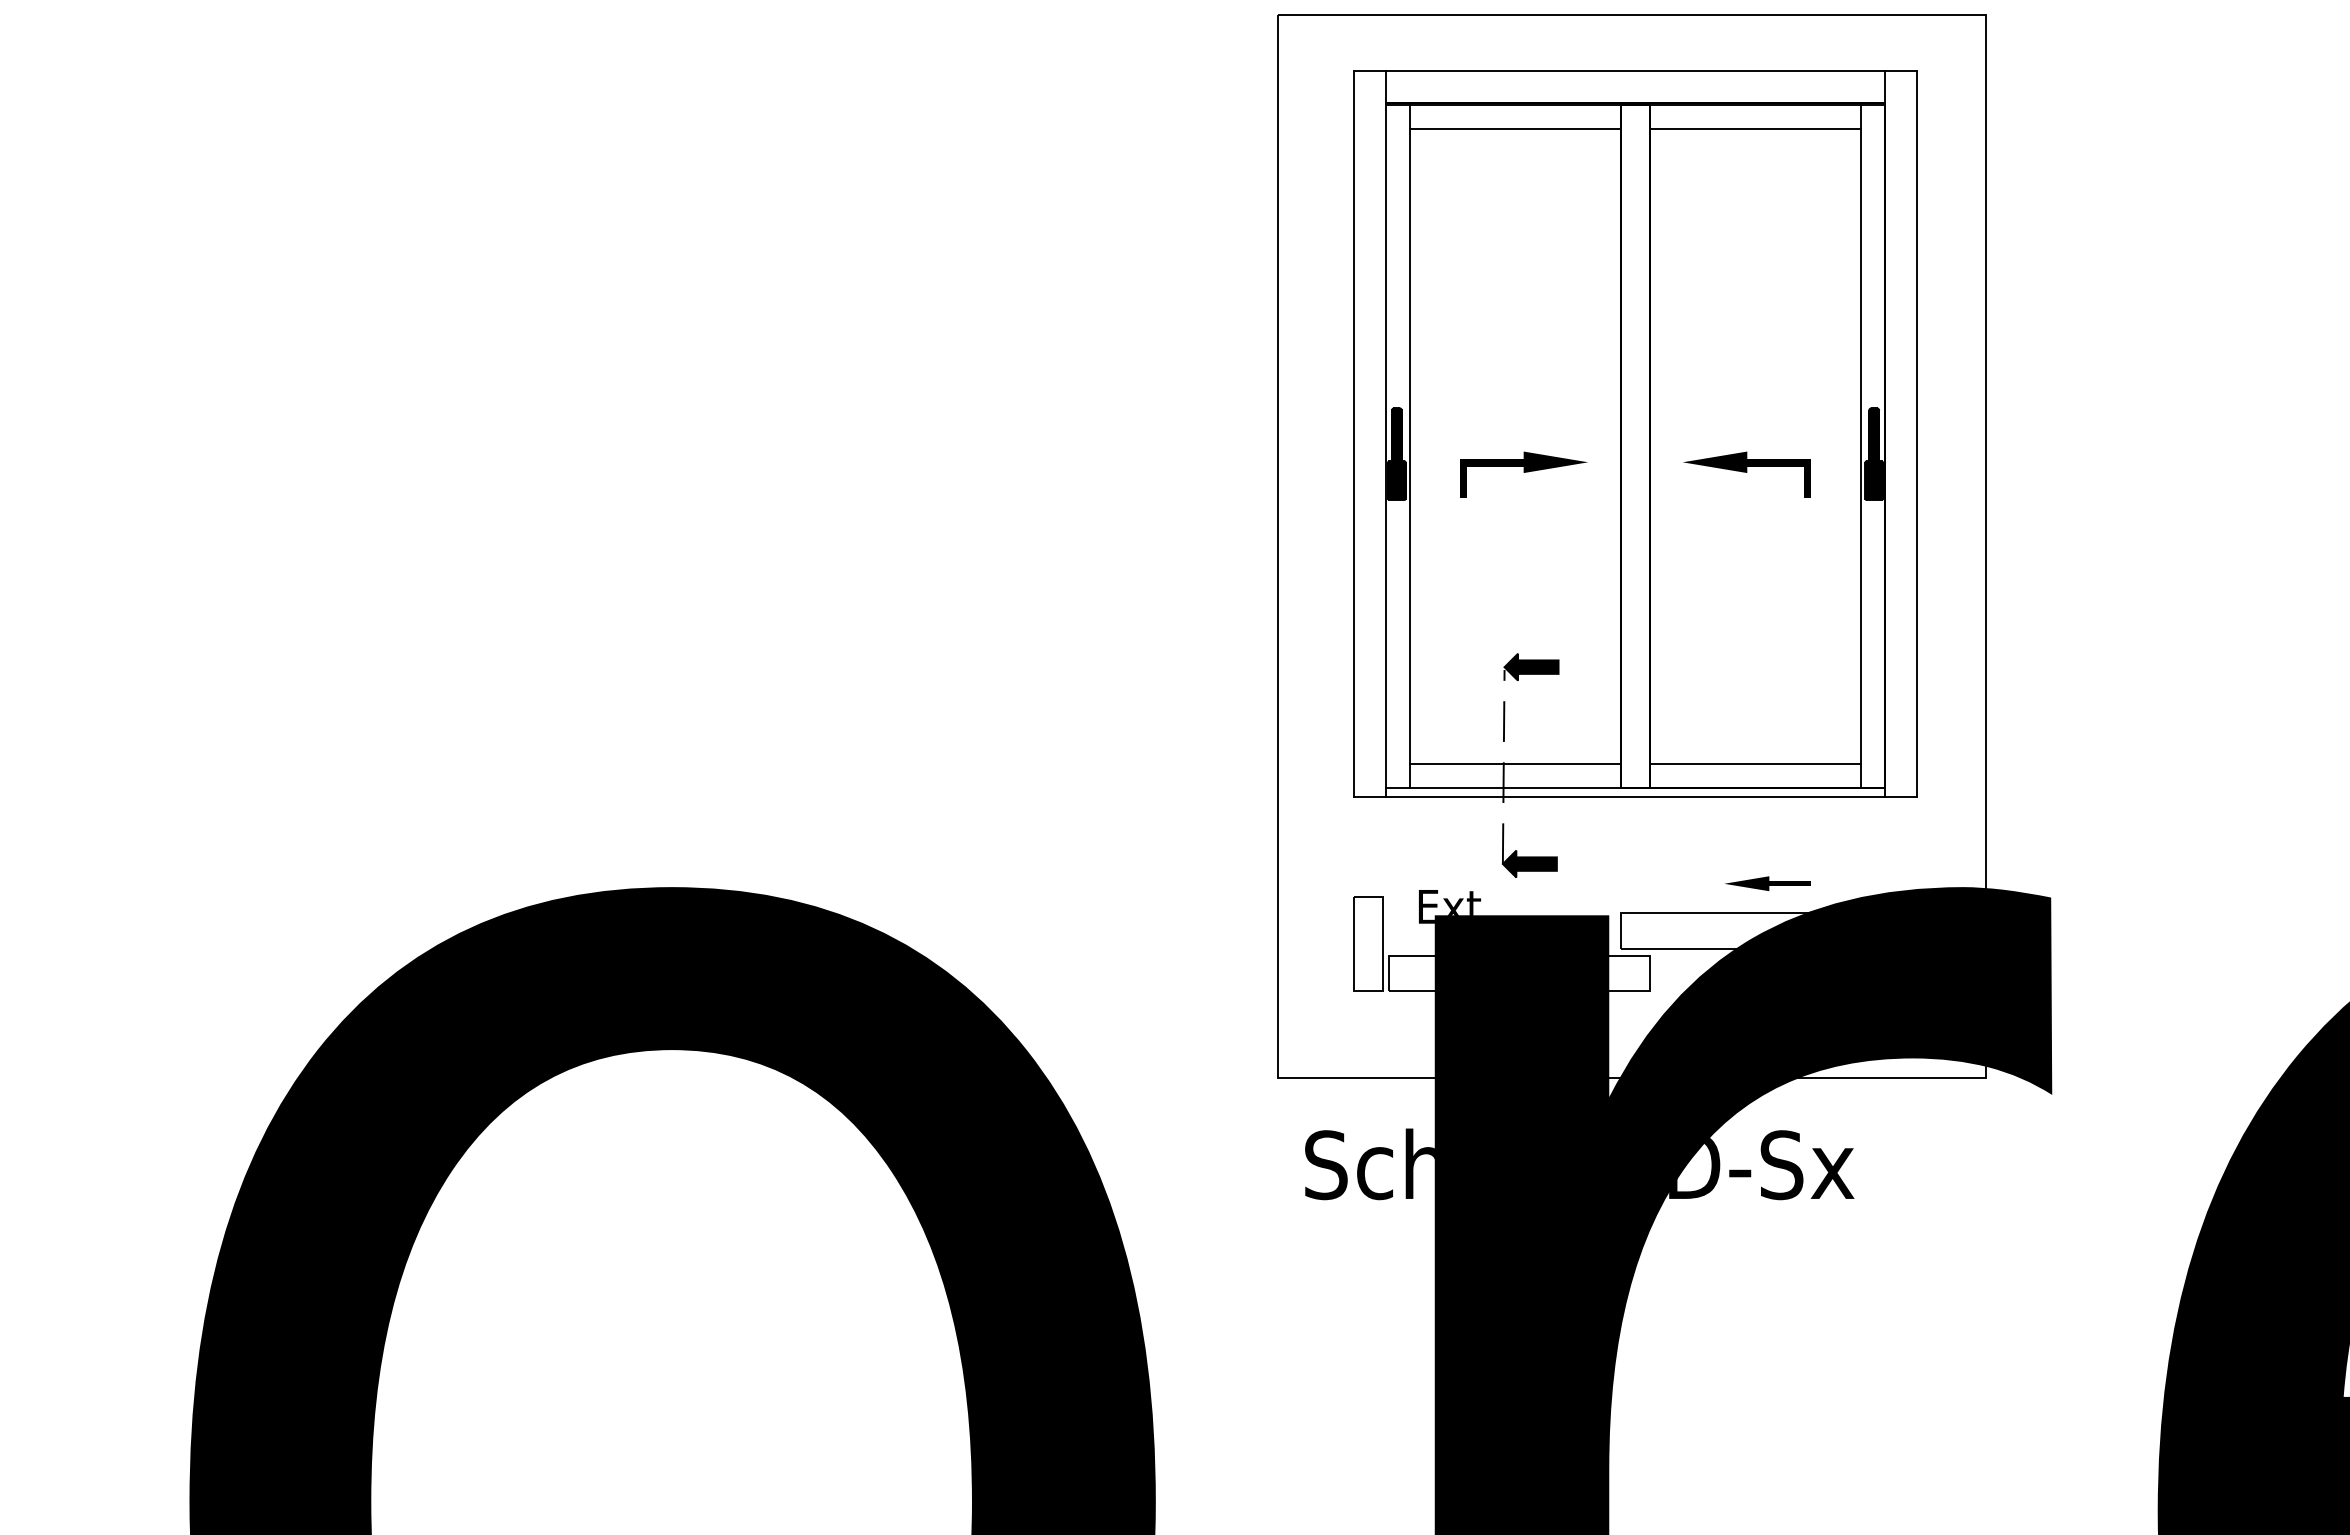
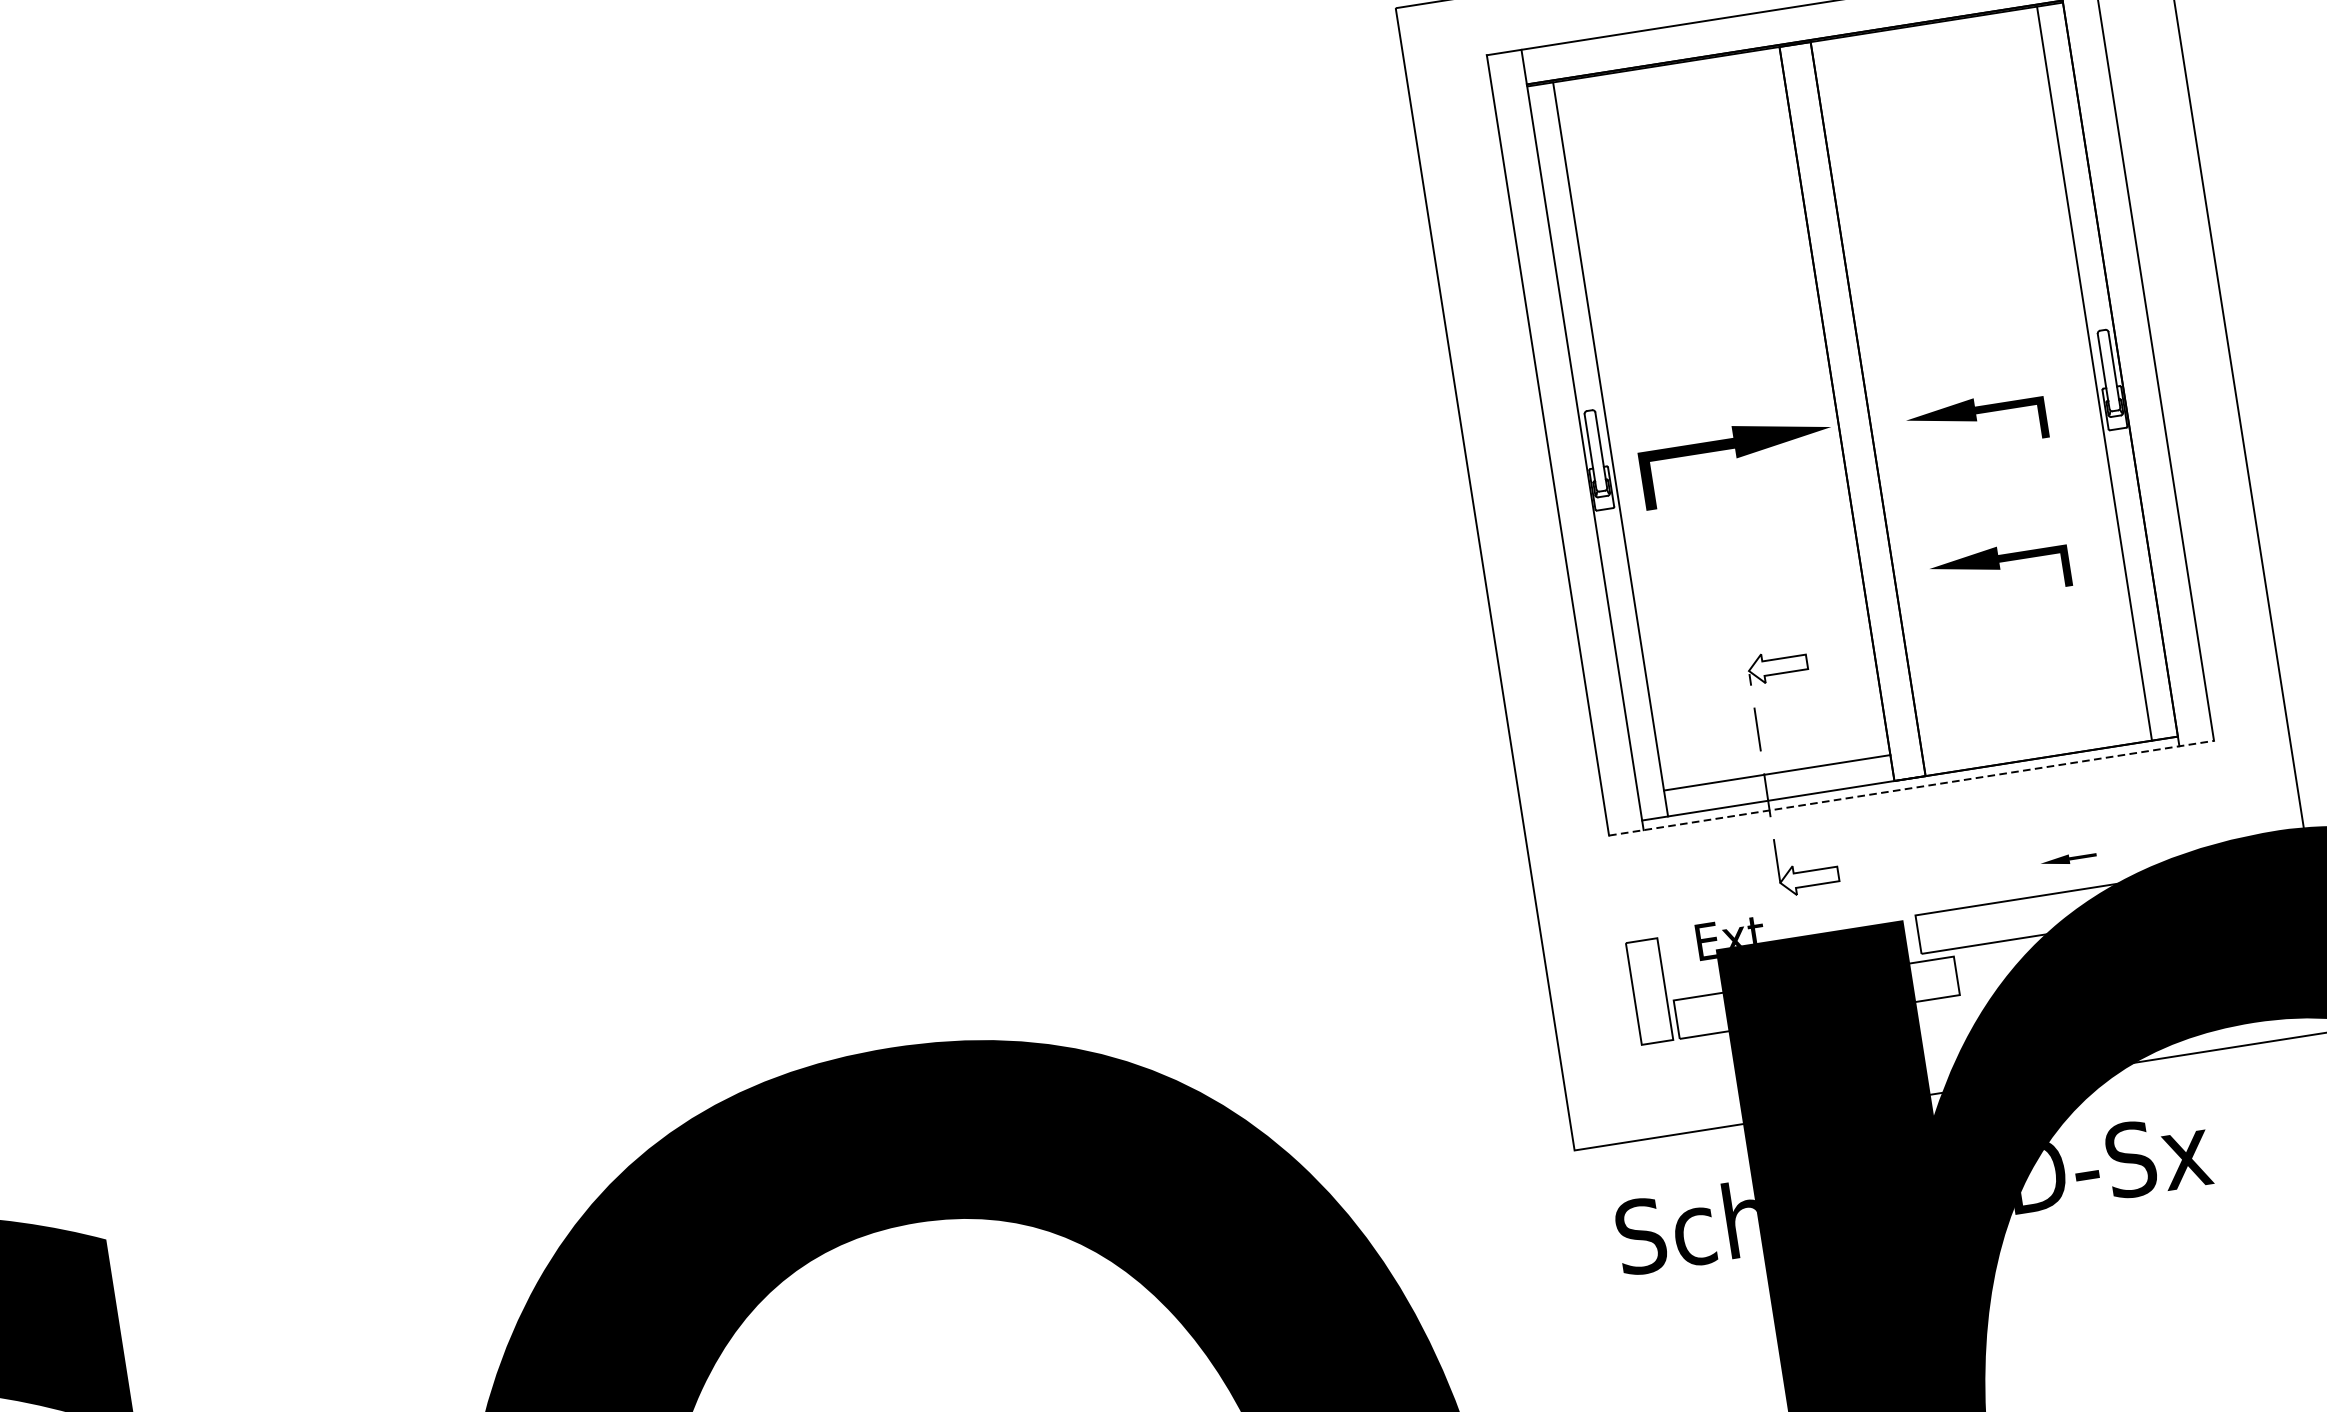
line: (1515, 129) -> (1670, 91), removed
line: (1754, 129) -> (1927, 50), removed
hatch: (1396, 454) -> (1596, 460), removed
hatch: (1873, 454) -> (2109, 380), removed
part: (1523, 474) -> (1736, 460), size x1.4
part: (1746, 612) -> (1999, 571), added
fill: (1531, 666) -> (1777, 665), removed
line: (1754, 763) -> (2033, 732), removed
line: (1635, 796) -> (1911, 787), solid -> dashed
fill: (1529, 863) -> (1808, 877), removed
part: (1767, 883) -> (2068, 859), size x0.6

